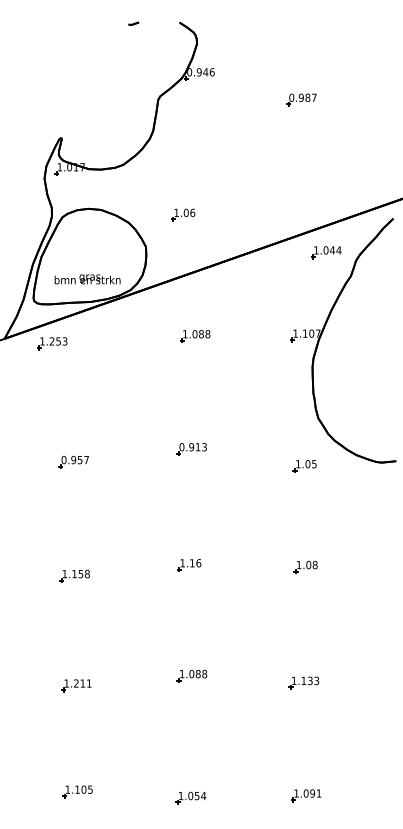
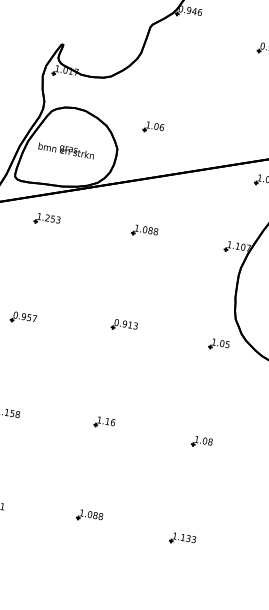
text: (87, 279) -> (66, 150), moved
part: (52, 343) -> (47, 219), moved
part: (304, 466) -> (218, 345), moved

